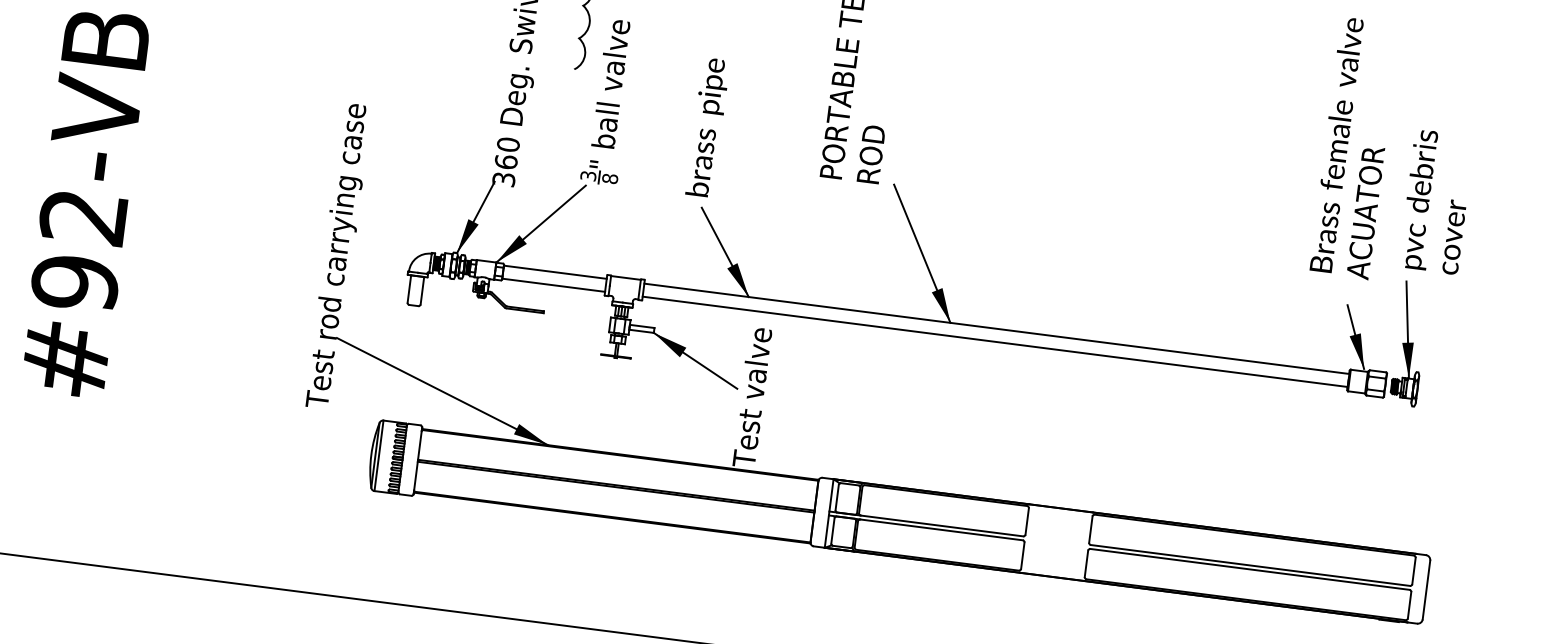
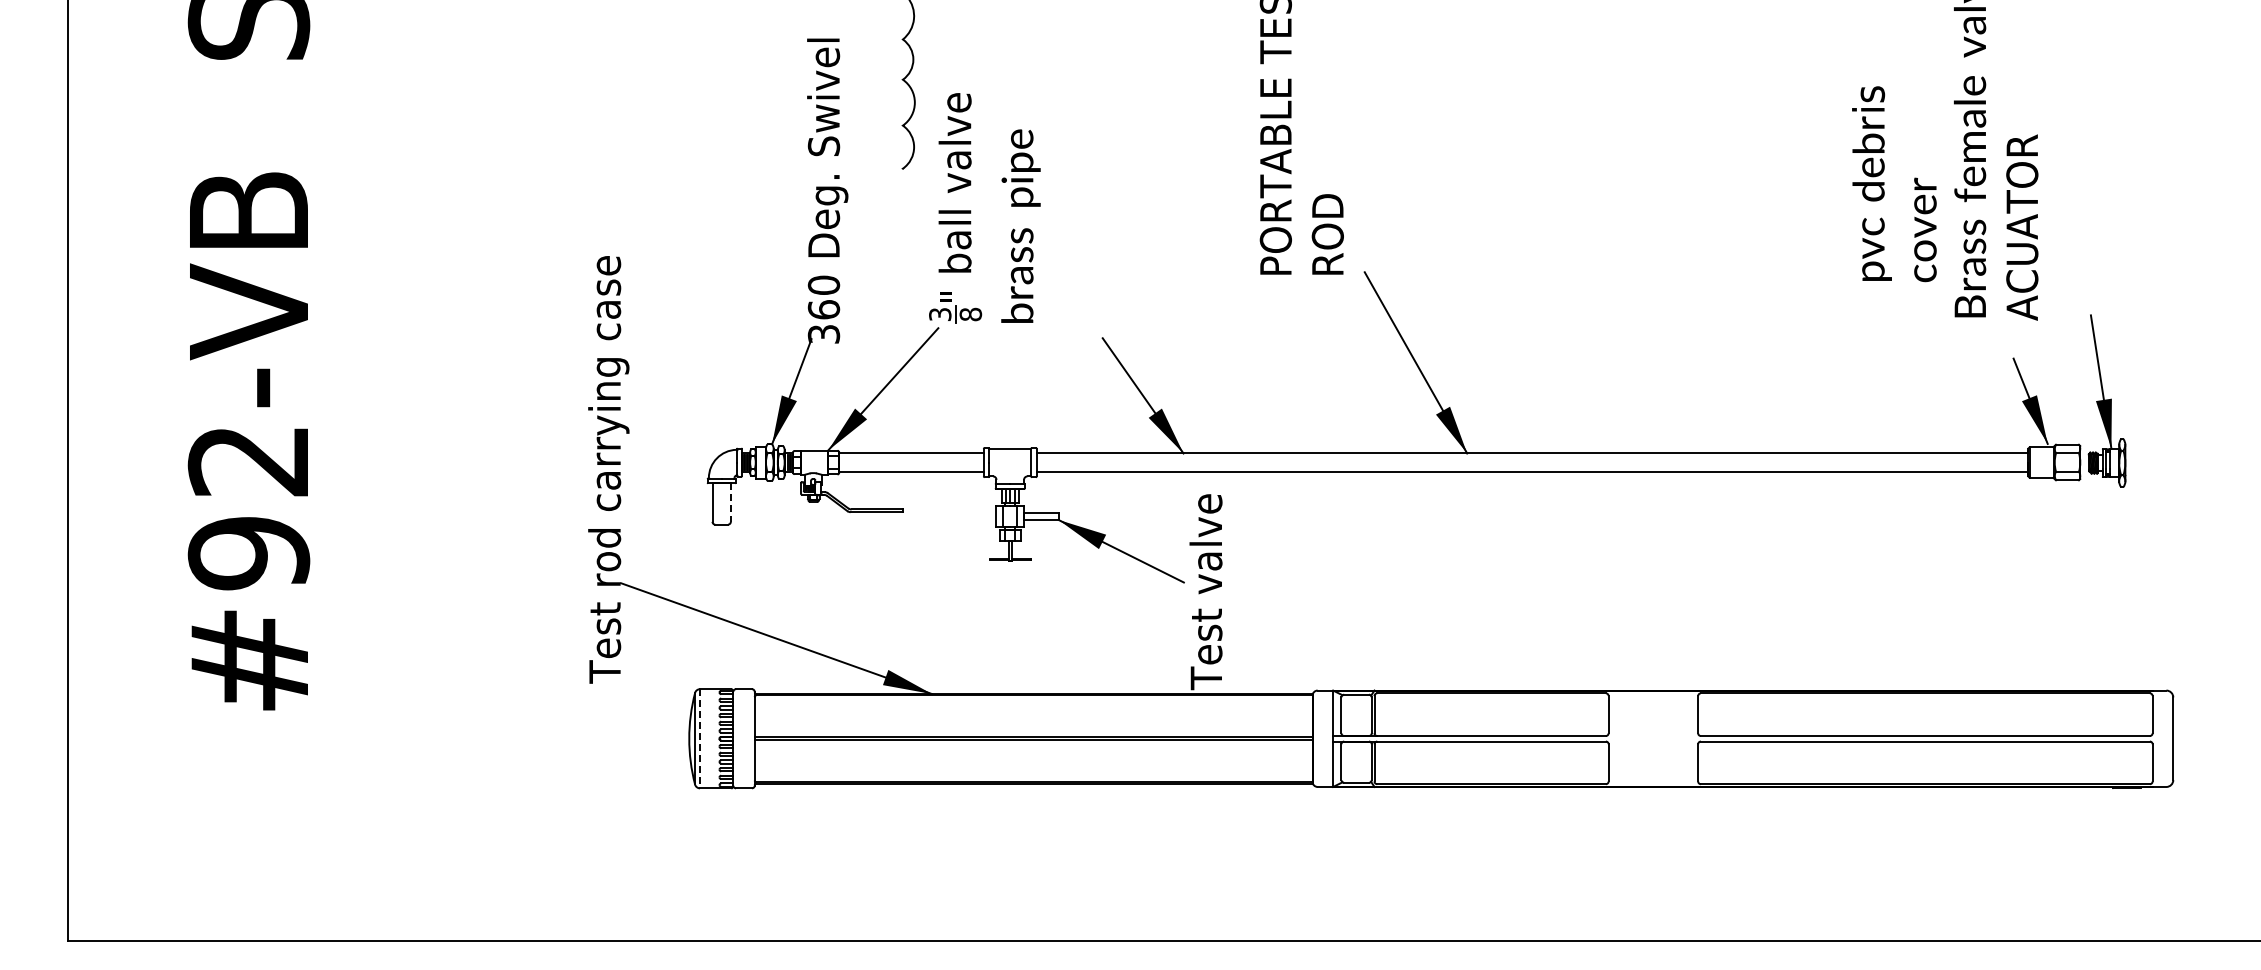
text: (707, 127) -> (1020, 225), moved
text: (1436, 202) -> (1894, 184), moved
line: (422, 291) -> (730, 503), solid -> dashed
line: (379, 455) -> (700, 738), solid -> dashed

